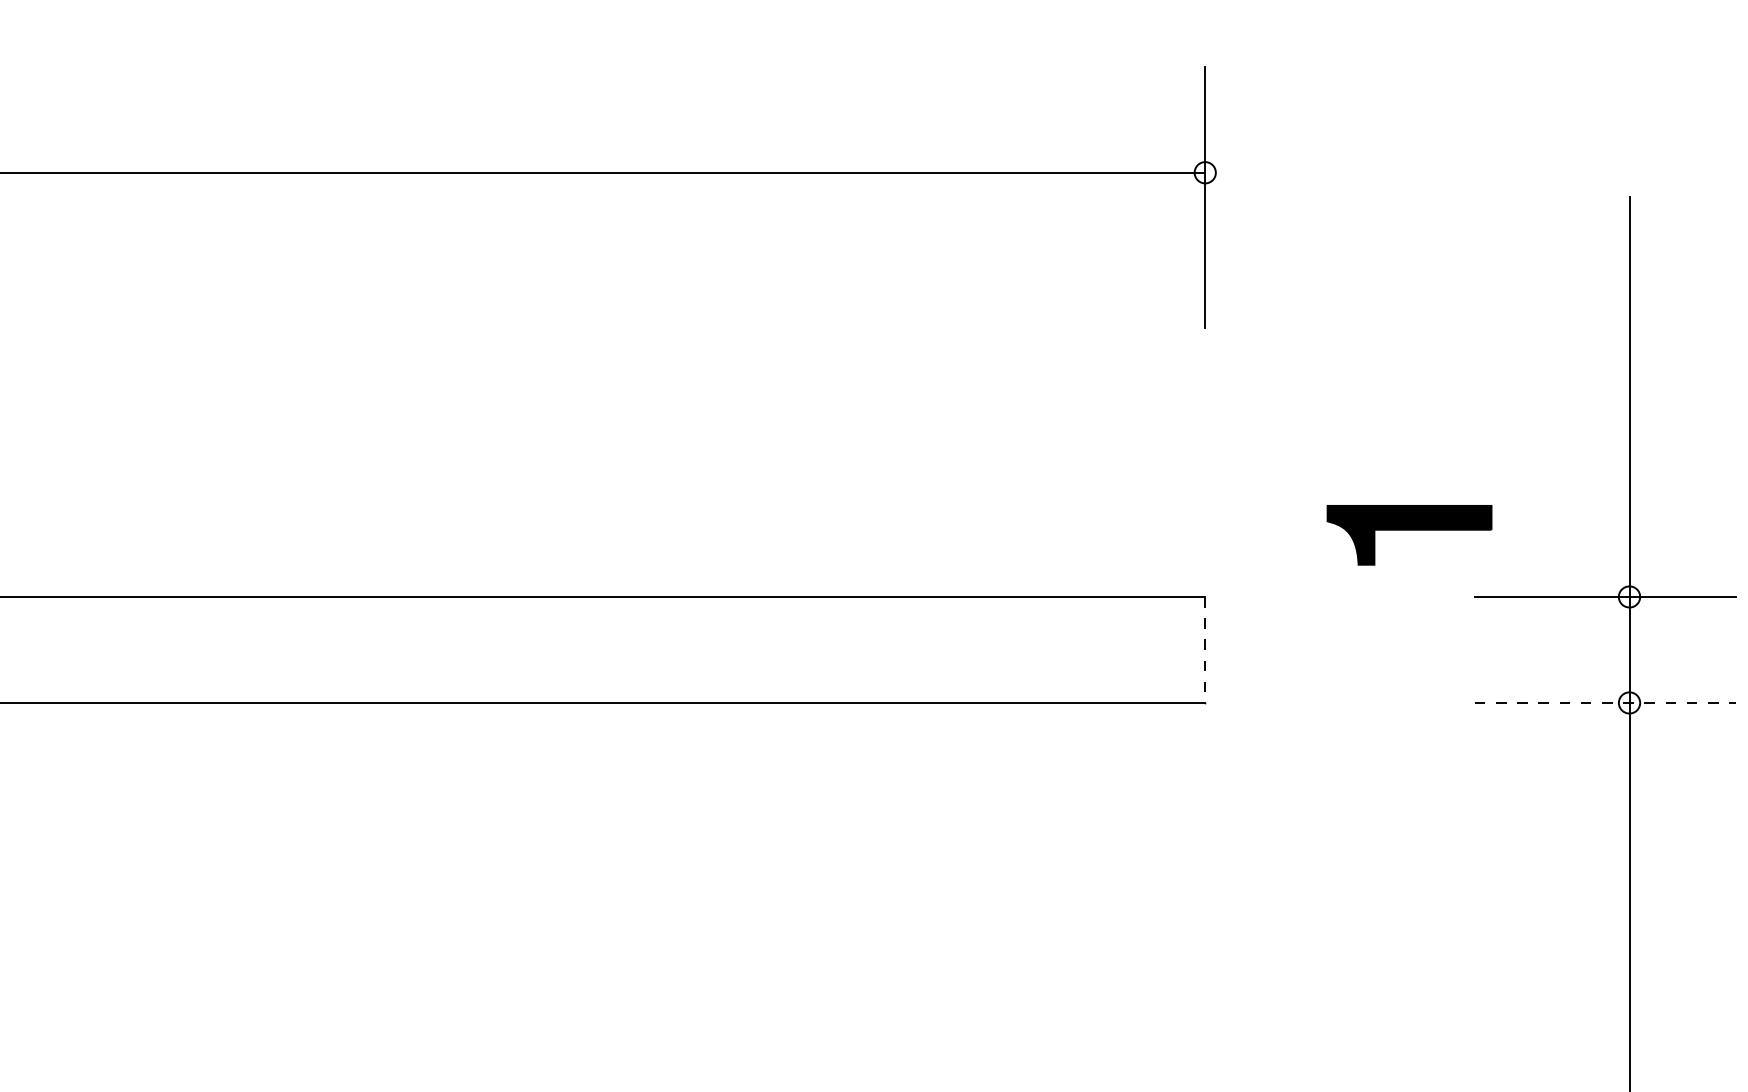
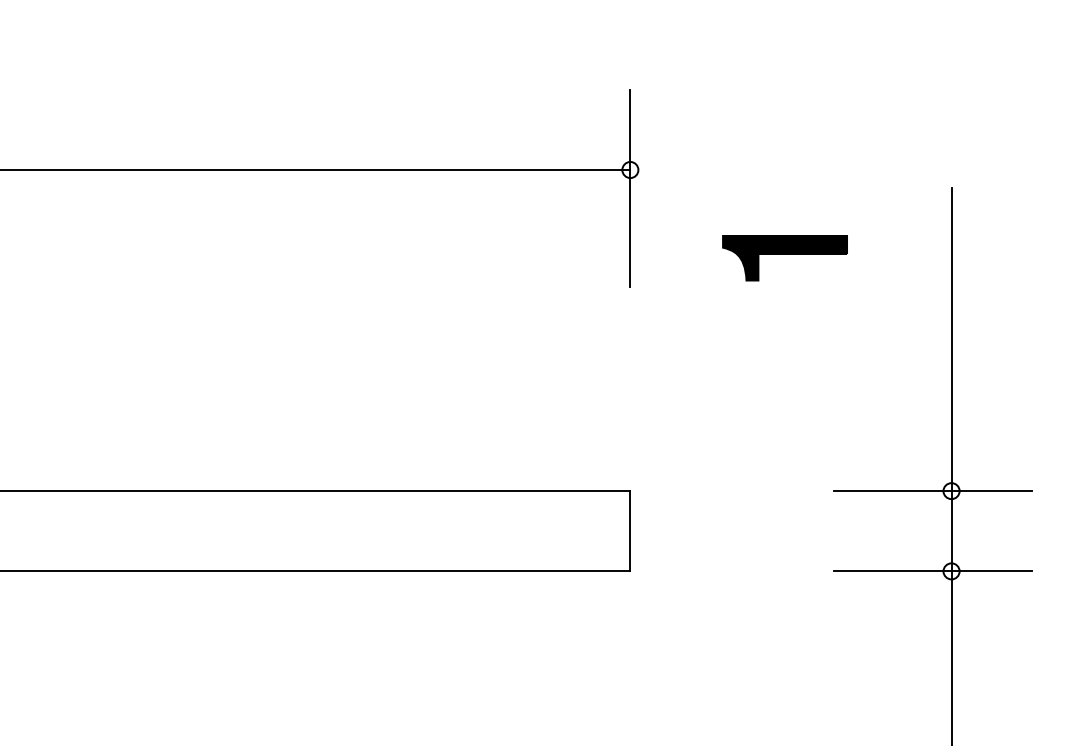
part: (1409, 535) -> (784, 258), moved
line: (1205, 650) -> (630, 531), dashed -> solid
line: (1605, 702) -> (933, 571), dashed -> solid

